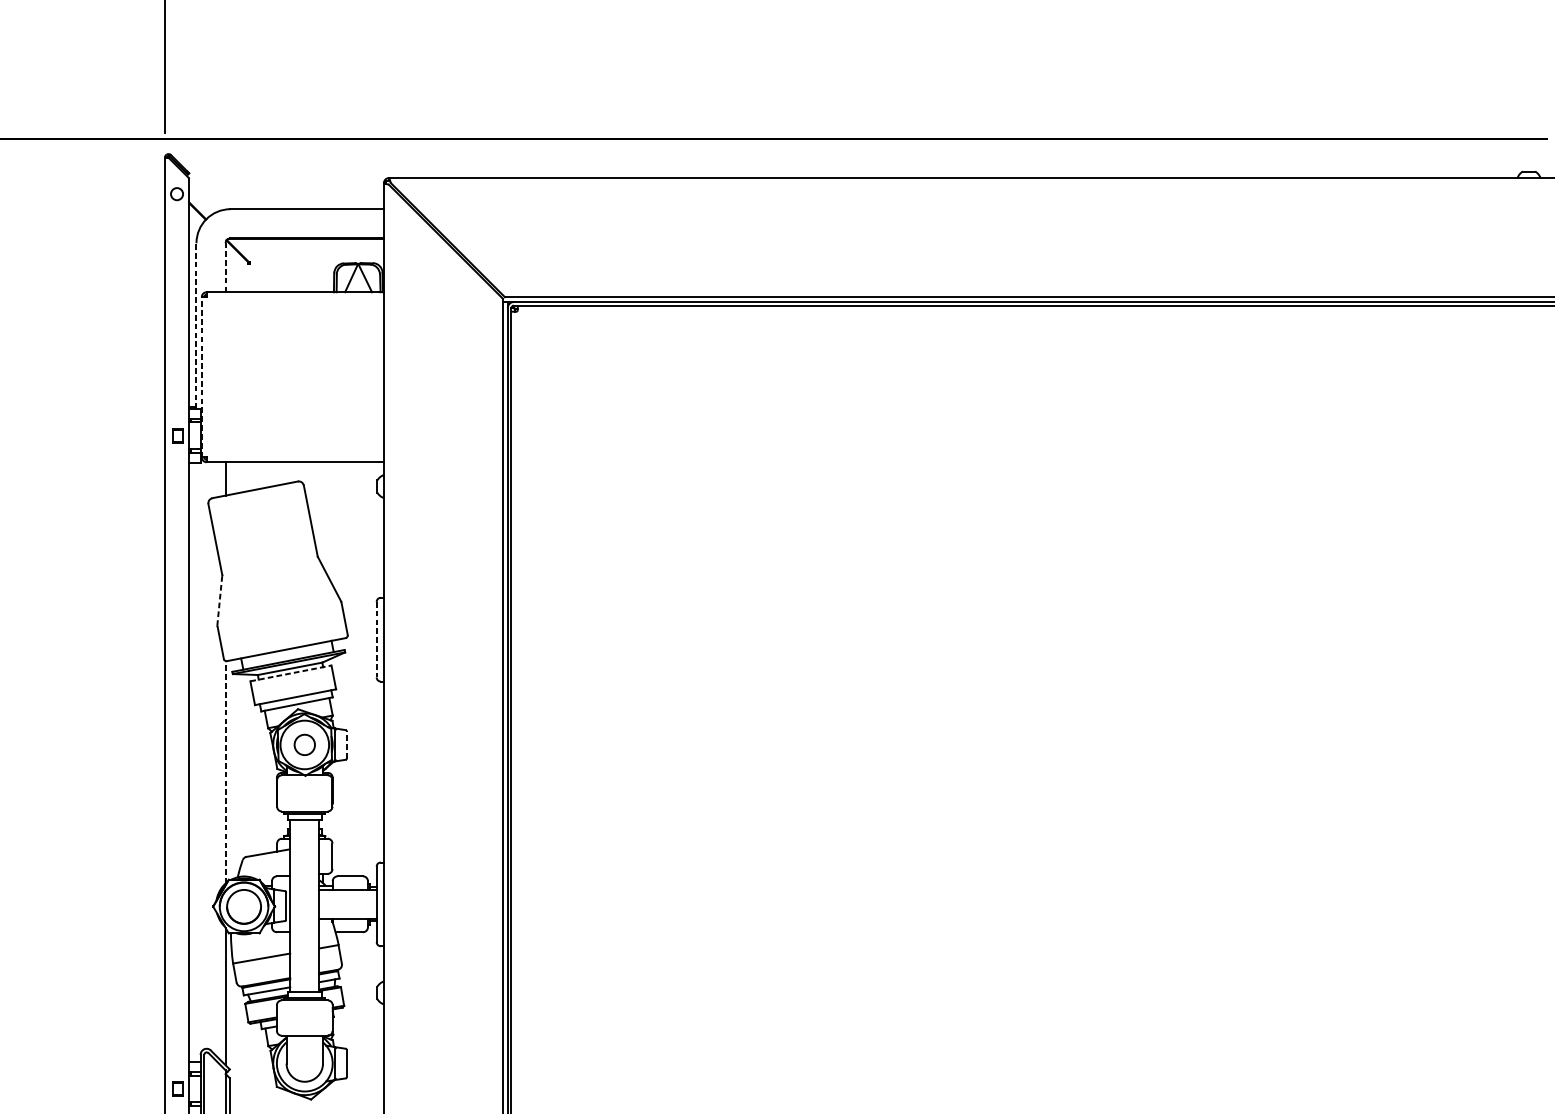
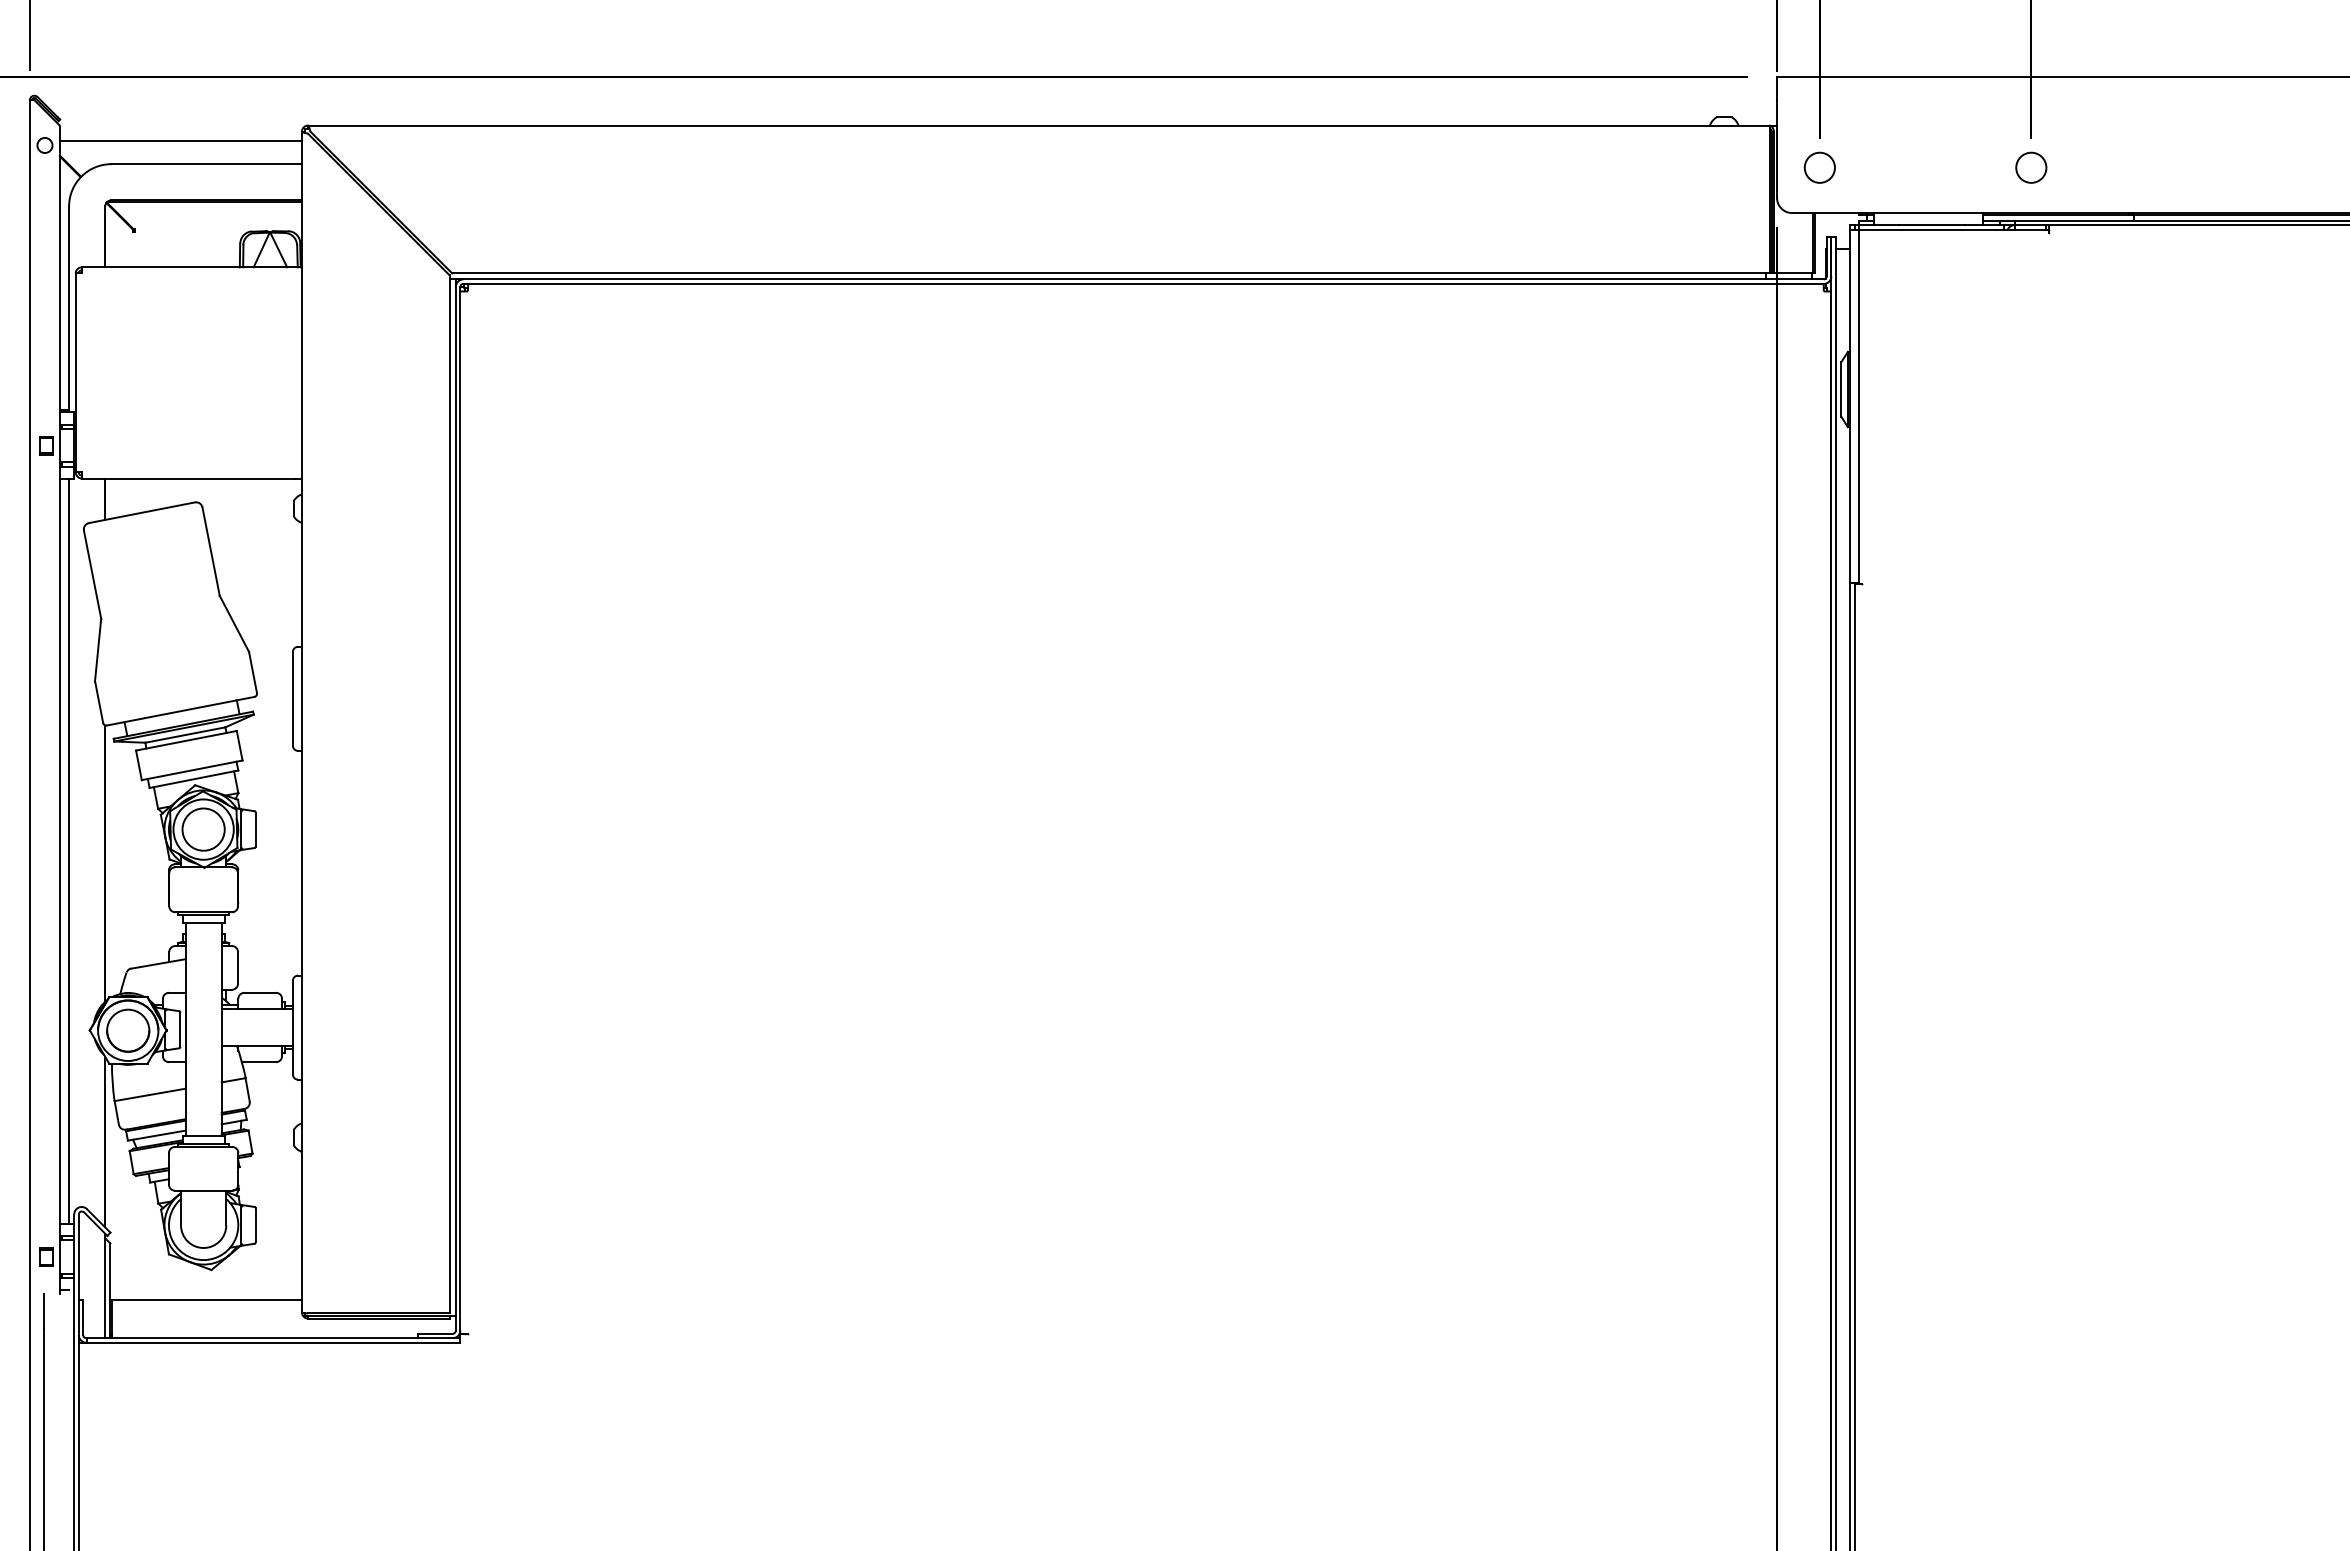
line: (286, 190) -> (180, 141), added
line: (225, 267) -> (105, 236), dashed -> solid
line: (196, 325) -> (69, 308), dashed -> solid
line: (201, 376) -> (75, 372), dashed -> solid
line: (220, 600) -> (98, 650), dashed -> solid
line: (376, 639) -> (292, 698), dashed -> solid
line: (291, 673) -> (186, 740), dashed -> solid
circle: (304, 744) -> (203, 829), size x1.67
line: (346, 744) -> (255, 829), dashed -> solid
line: (196, 761) -> (69, 850), added
line: (225, 772) -> (105, 863), dashed -> solid

